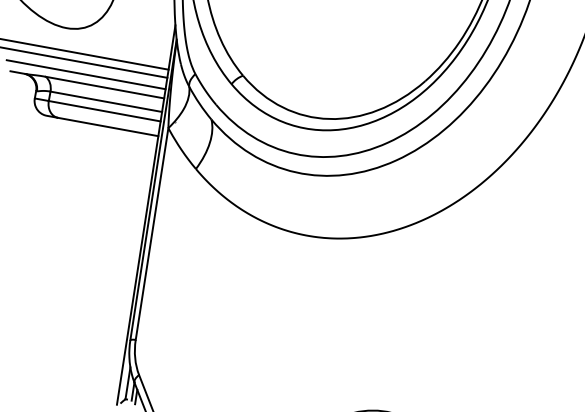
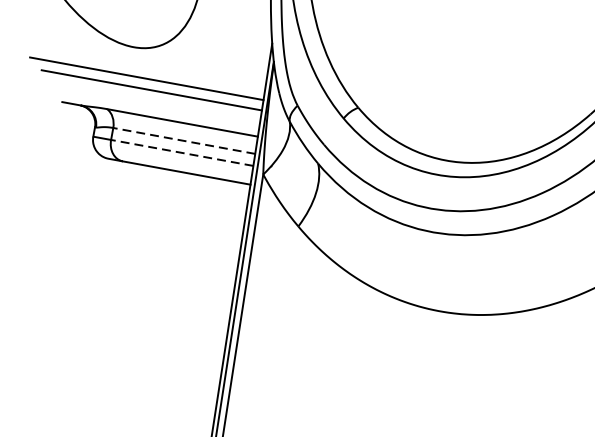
line: (85, 74) -> (157, 106), removed
line: (106, 101) -> (184, 140), solid -> dashed
line: (104, 111) -> (181, 153), solid -> dashed

